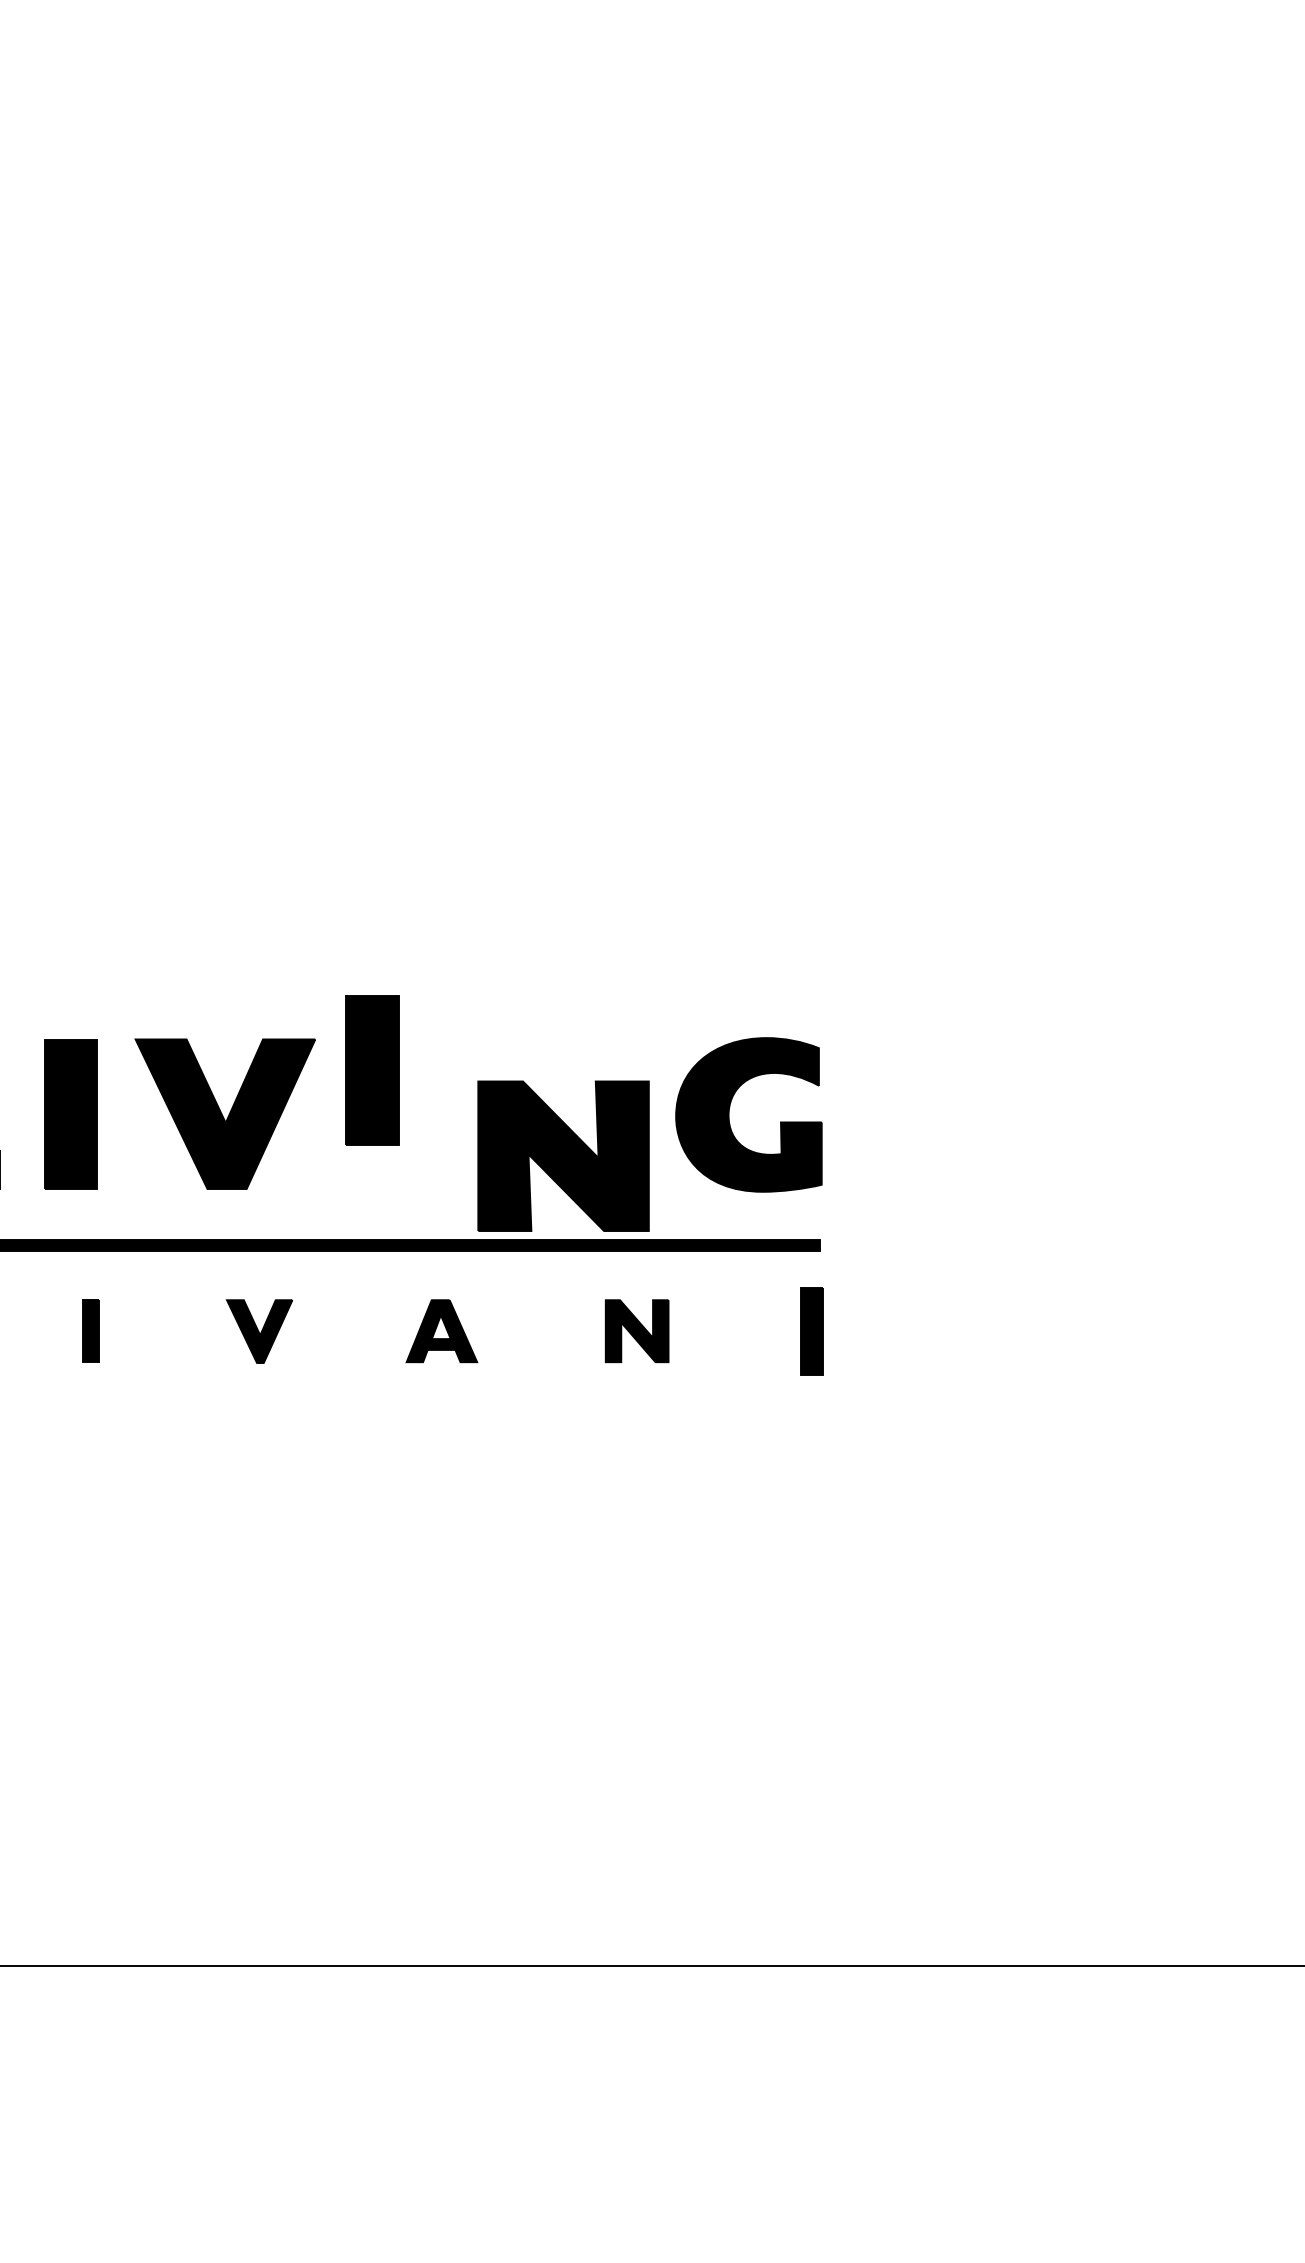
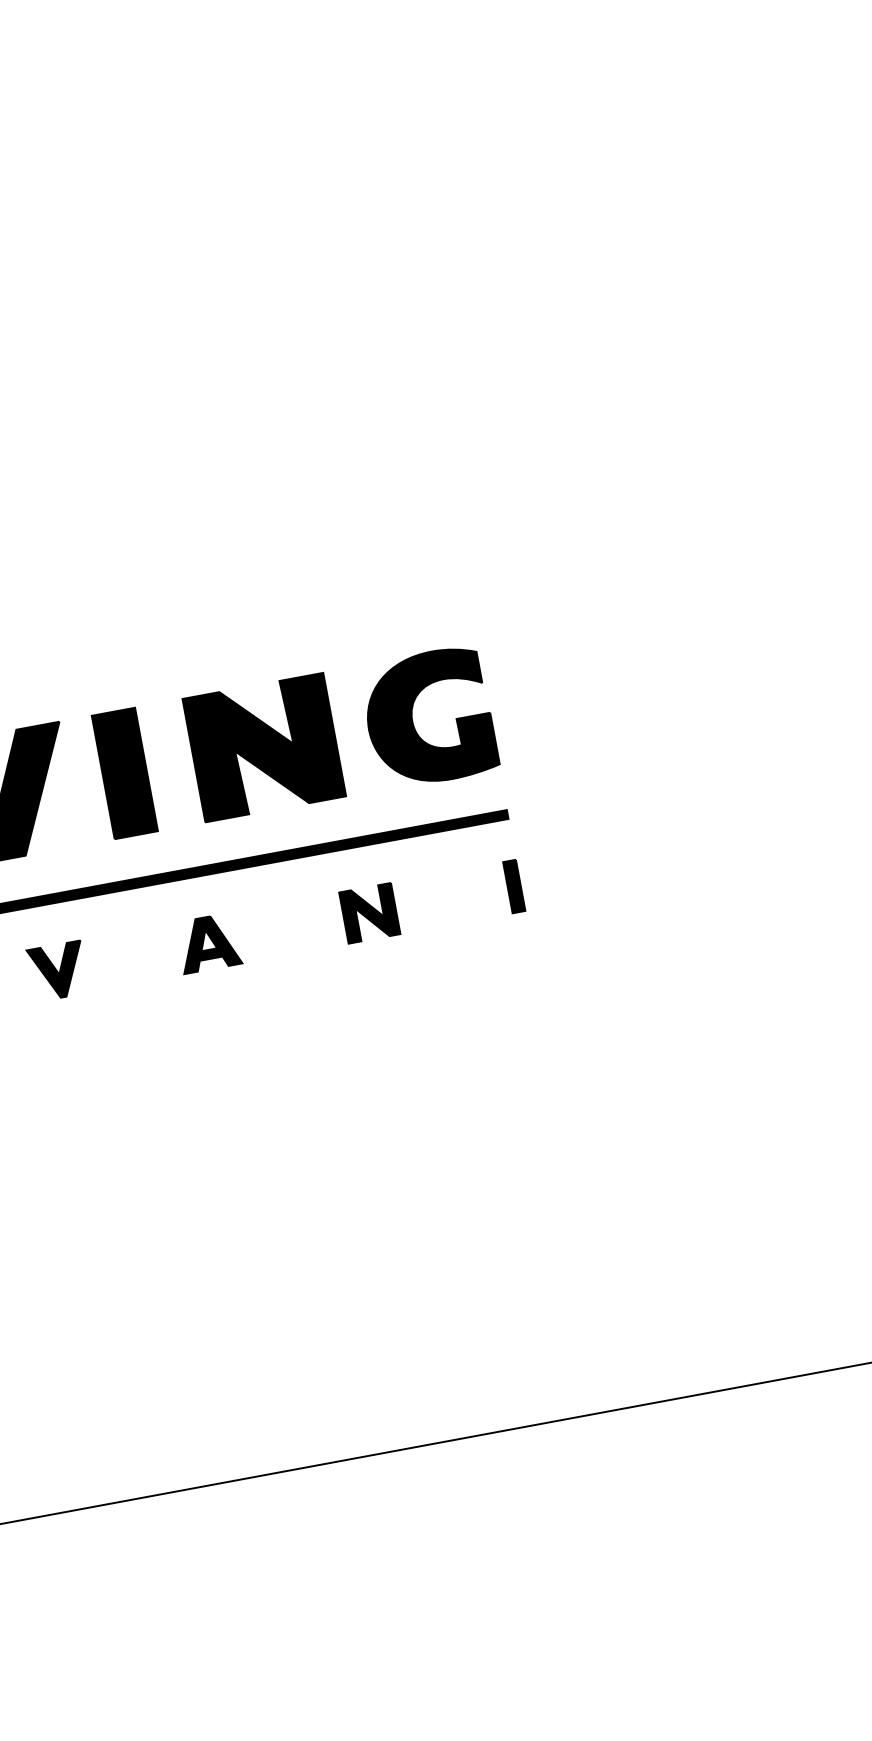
part: (372, 1070) -> (124, 773), moved
part: (563, 1155) -> (264, 747), moved
part: (811, 1330) -> (513, 886), size x0.71

